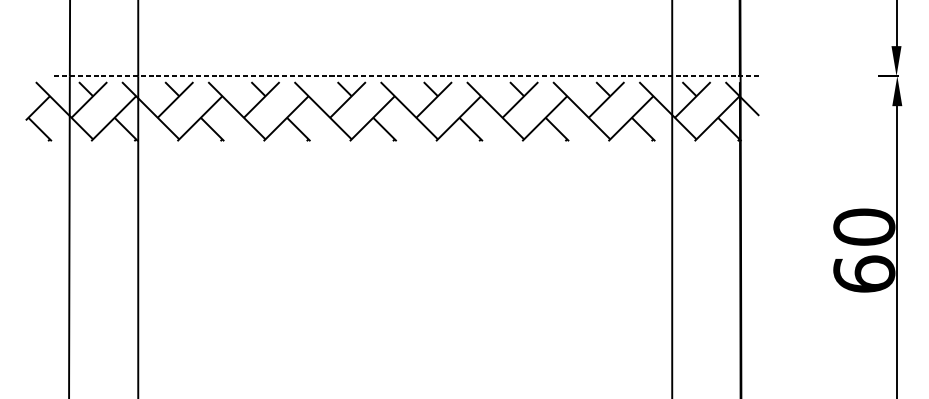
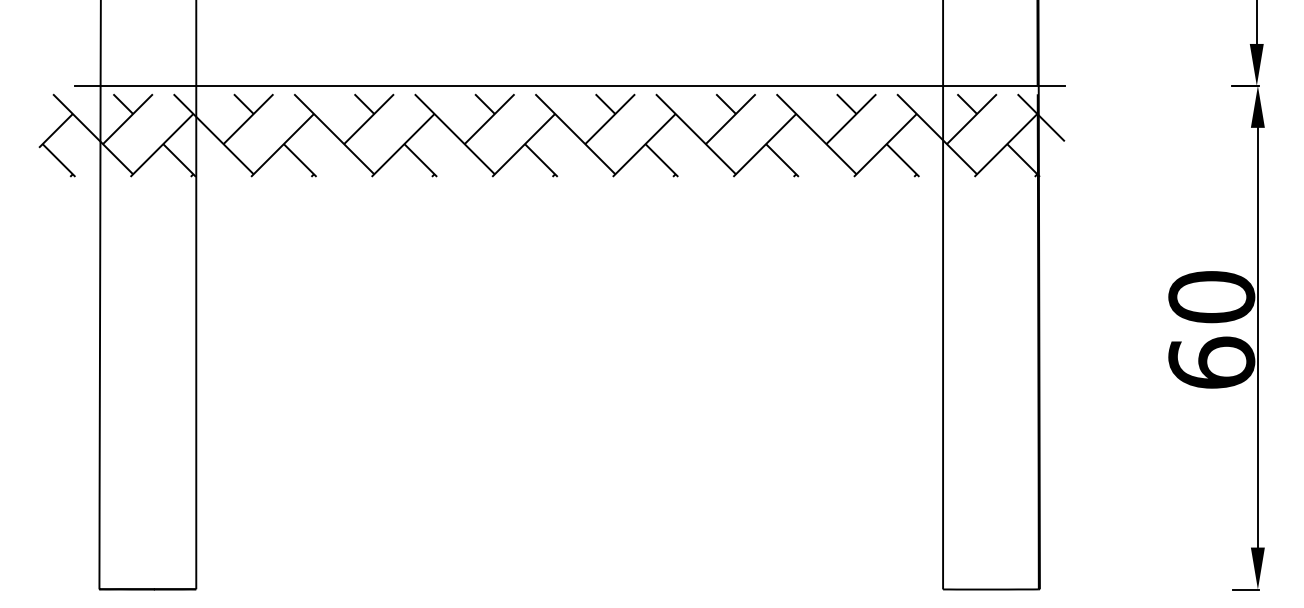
line: (405, 75) -> (569, 85), dashed -> solid

